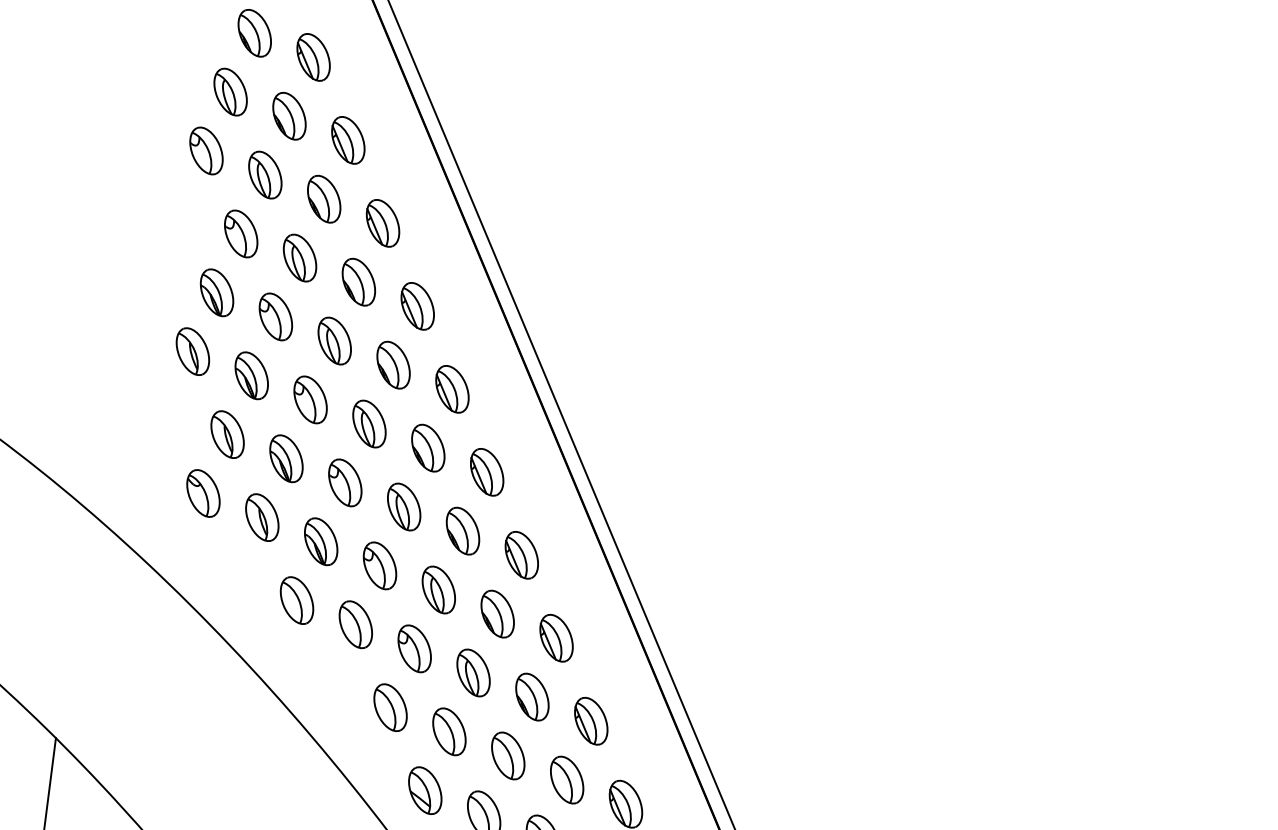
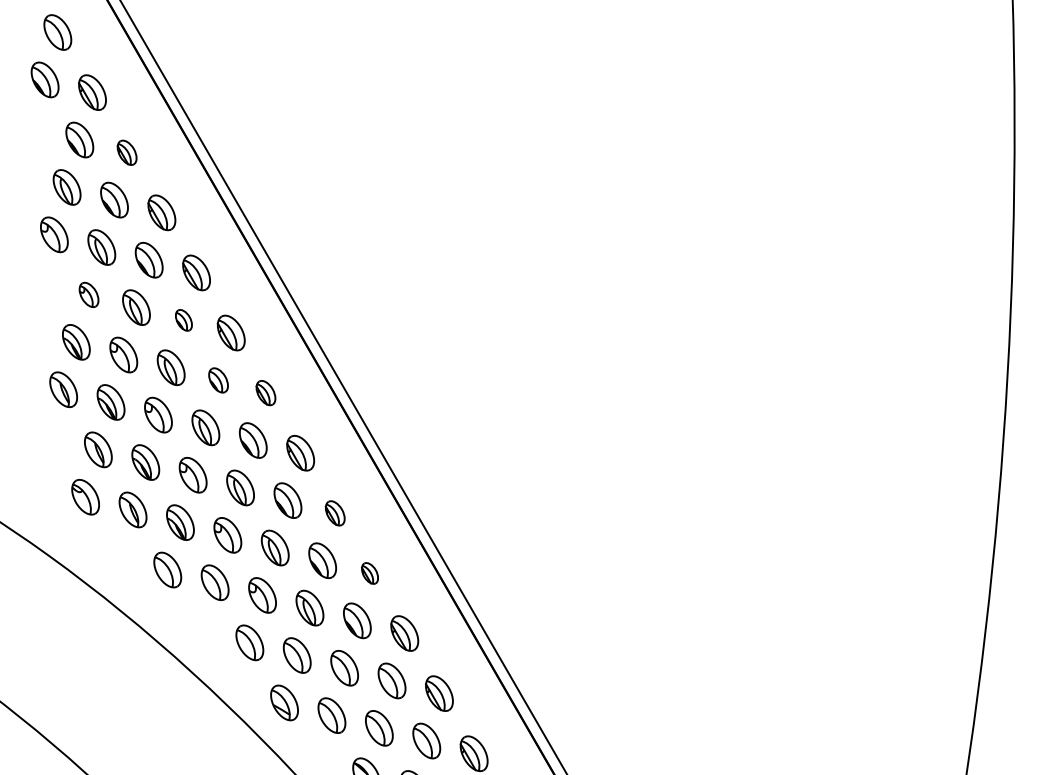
part: (312, 57) -> (126, 152), size x0.7
part: (240, 233) -> (88, 294), size x0.7
part: (358, 282) -> (183, 320), size x0.6
part: (393, 365) -> (218, 380), size x0.7
part: (451, 388) -> (265, 392), size x0.7
part: (520, 555) -> (334, 513), size x0.7
part: (555, 638) -> (369, 573), size x0.6

